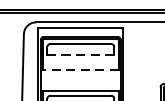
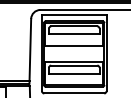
line: (79, 54) -> (73, 34), dashed -> solid
line: (81, 70) -> (74, 46), dashed -> solid

